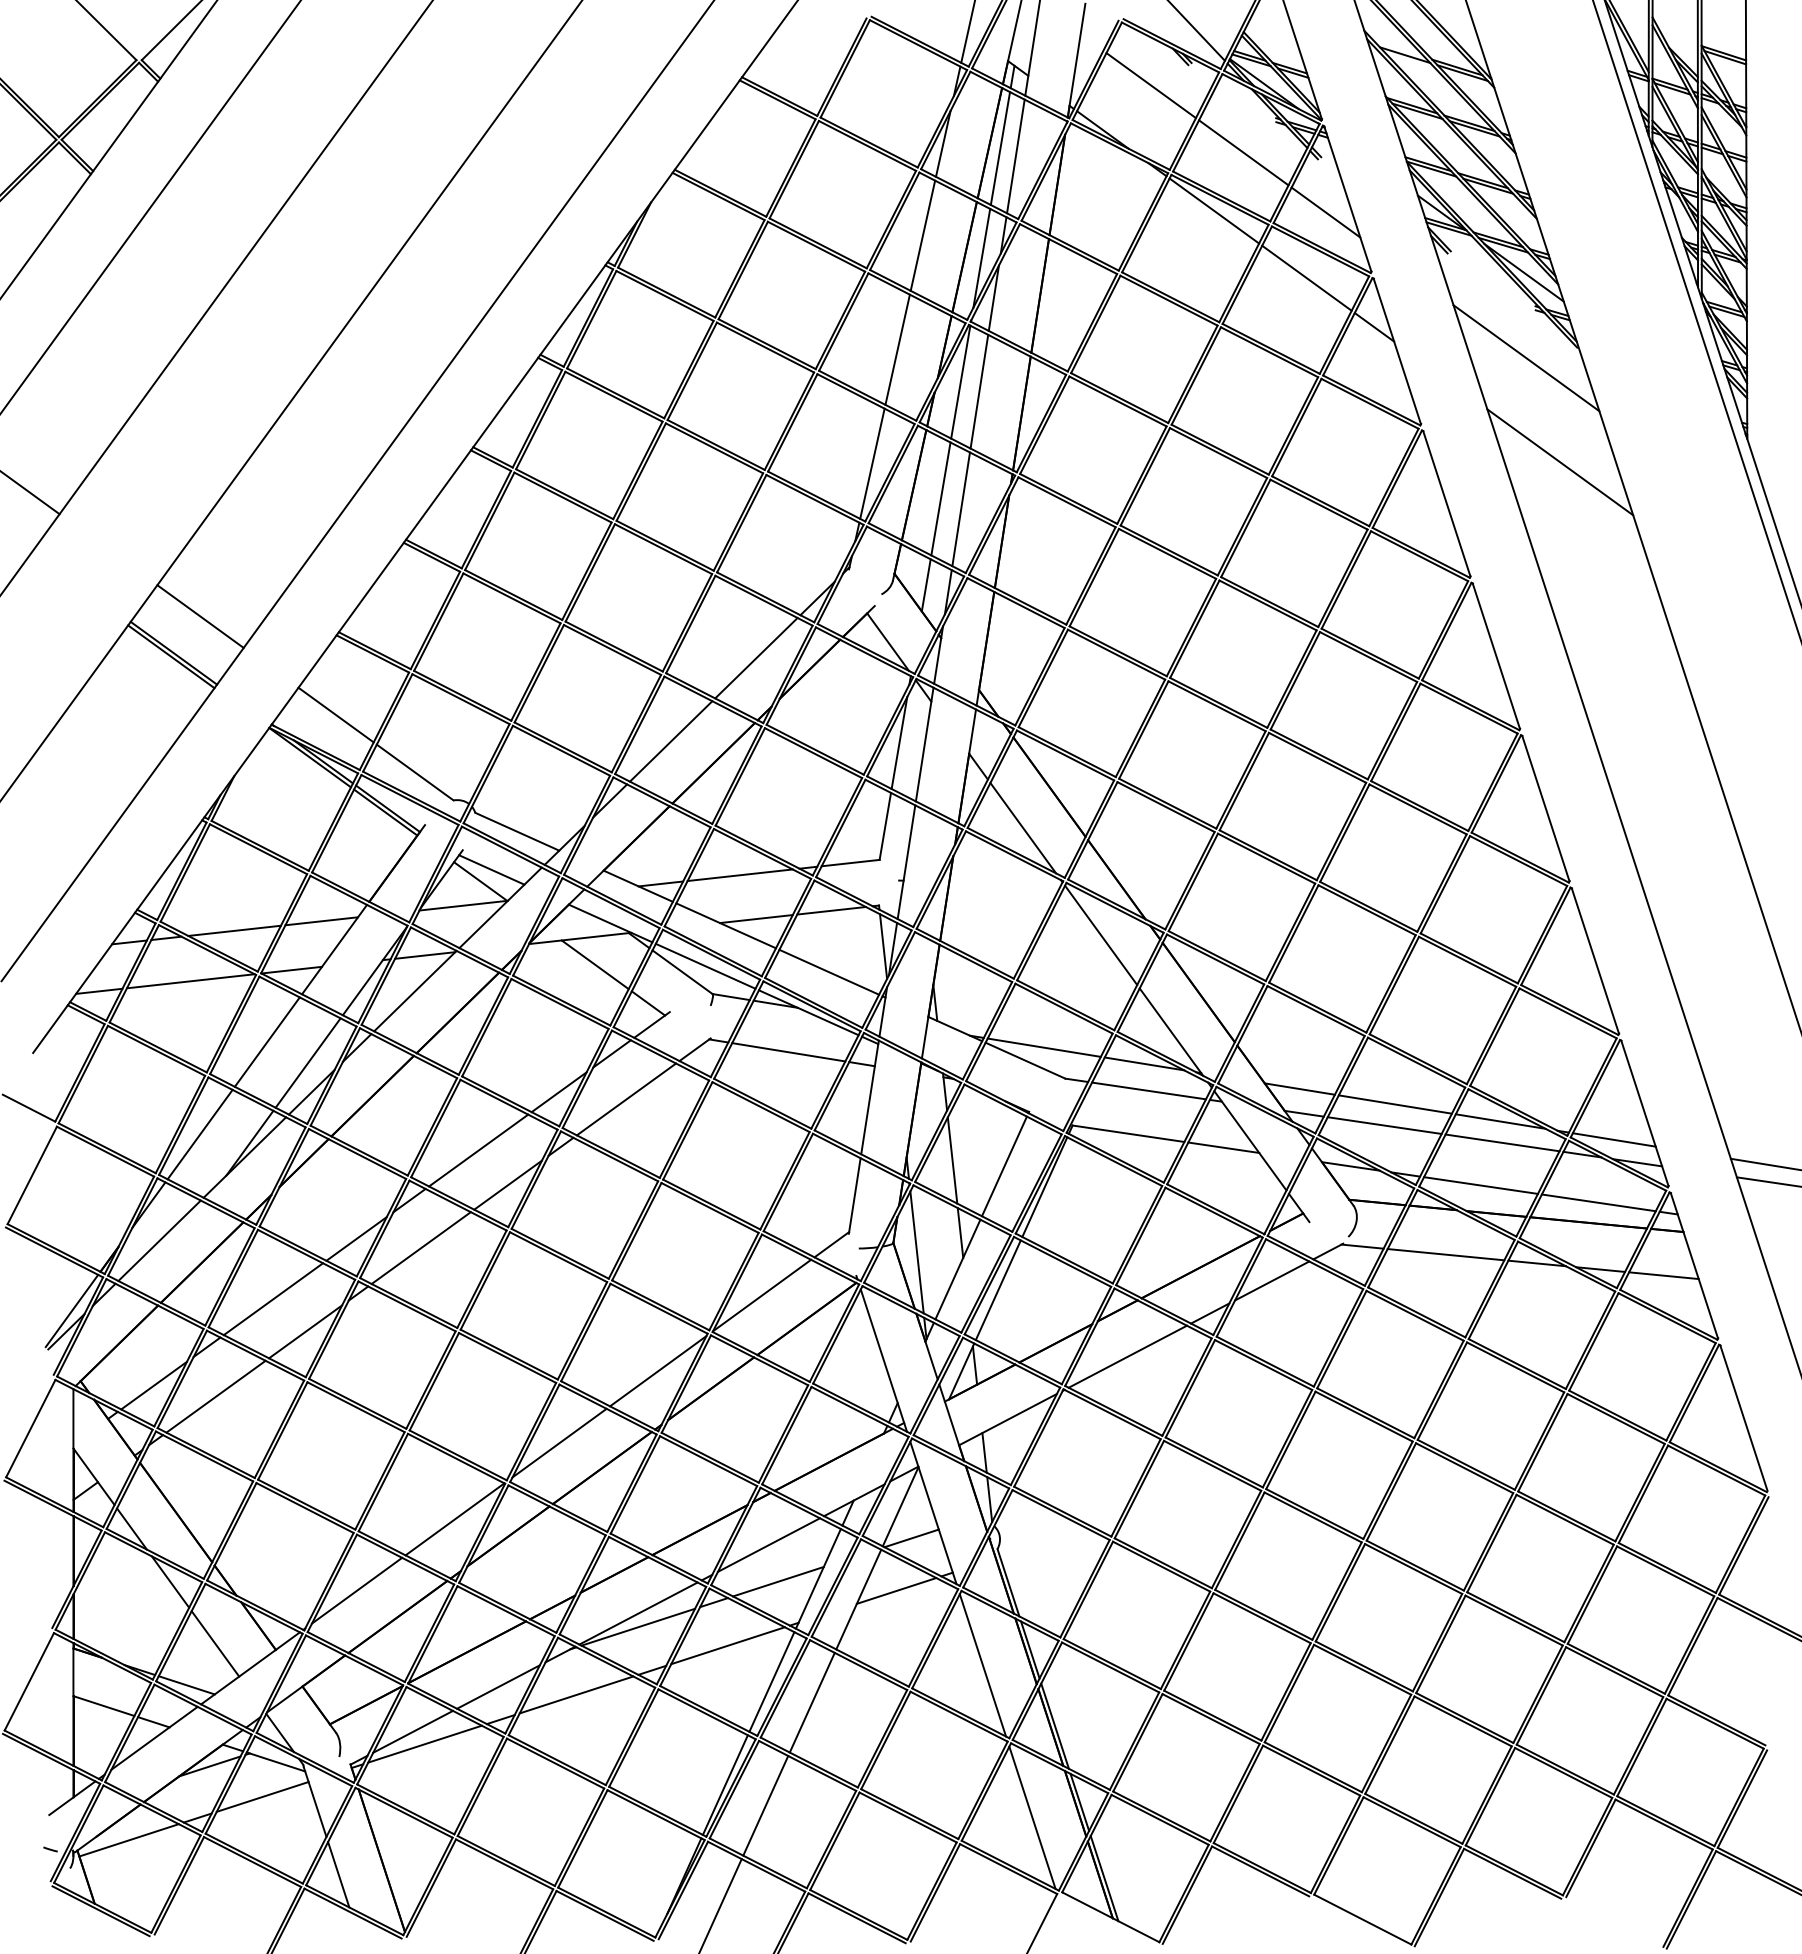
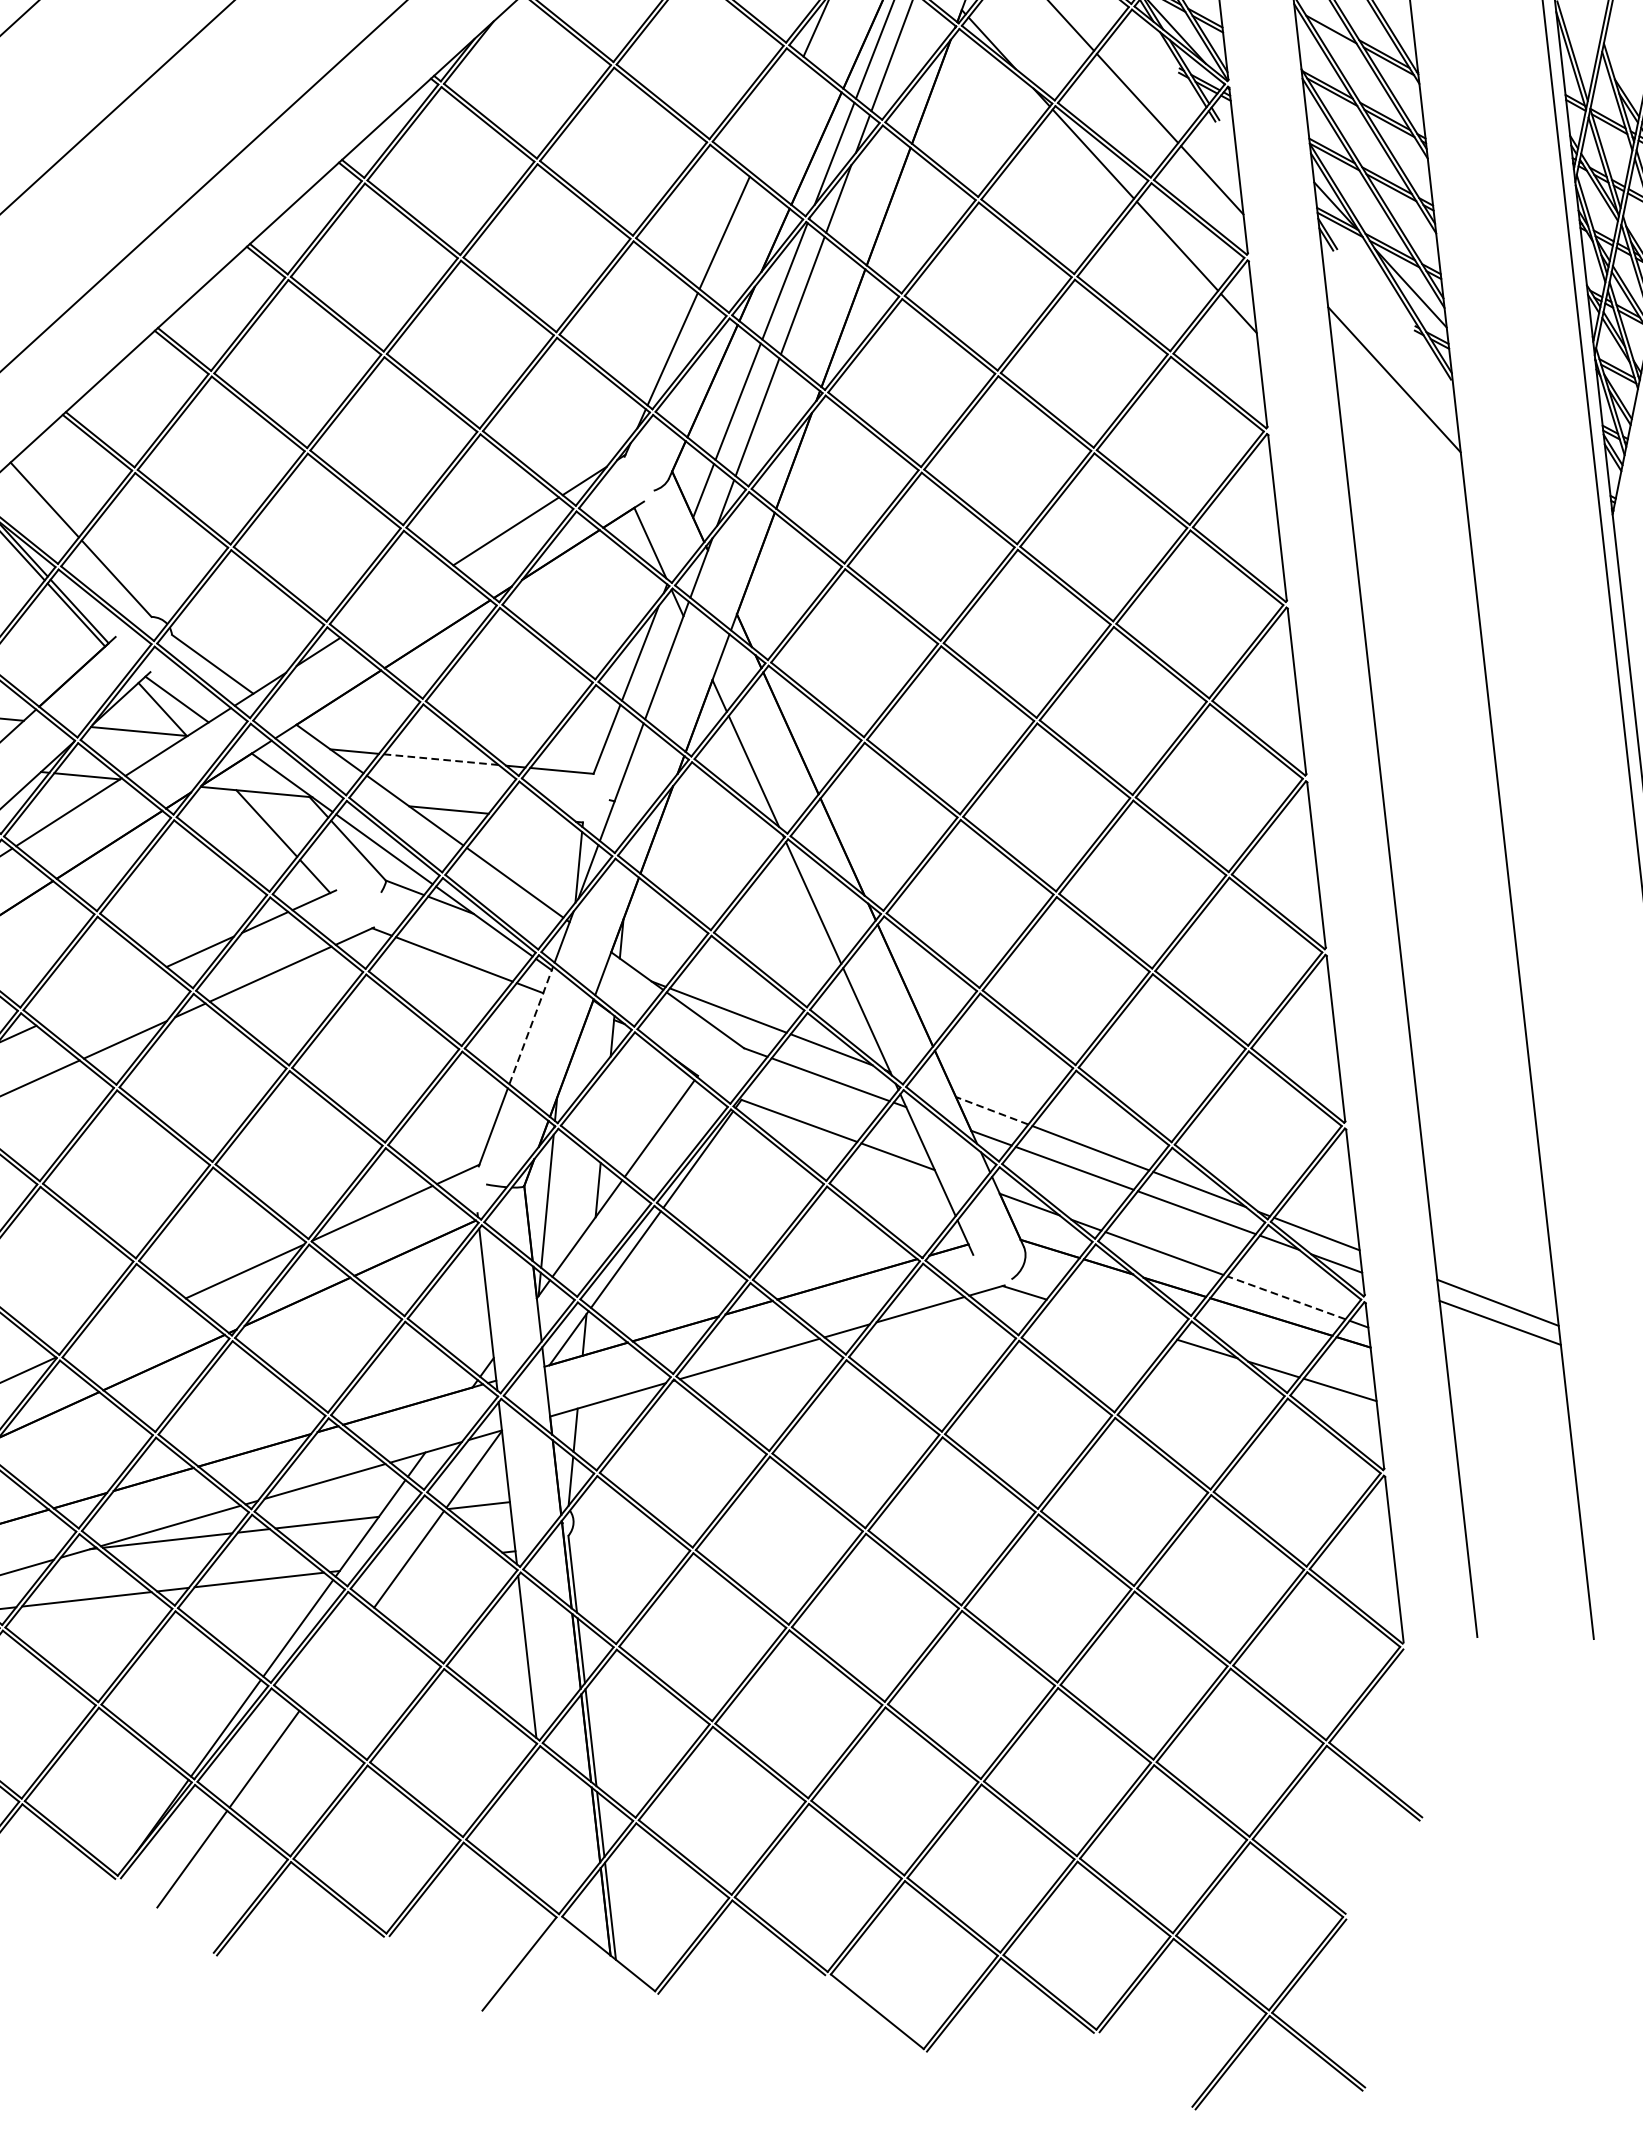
line: (922, 235) -> (776, 116), removed
line: (1560, 462) -> (1407, 498), removed
line: (670, 741) -> (396, 601), removed
line: (740, 875) -> (441, 760), solid -> dashed
line: (831, 910) -> (531, 817), removed
line: (1299, 1089) -> (991, 1111), solid -> dashed
line: (870, 1097) -> (531, 1025), solid -> dashed
line: (478, 1150) -> (101, 996), removed
line: (952, 1160) -> (605, 1110), removed
line: (1598, 1202) -> (1286, 1297), solid -> dashed
line: (1445, 1254) -> (1111, 1319), removed
line: (559, 1442) -> (123, 1325), removed
line: (896, 1590) -> (451, 1557), removed
line: (811, 1702) -> (336, 1658), removed
line: (1032, 1817) -> (546, 1830), removed

